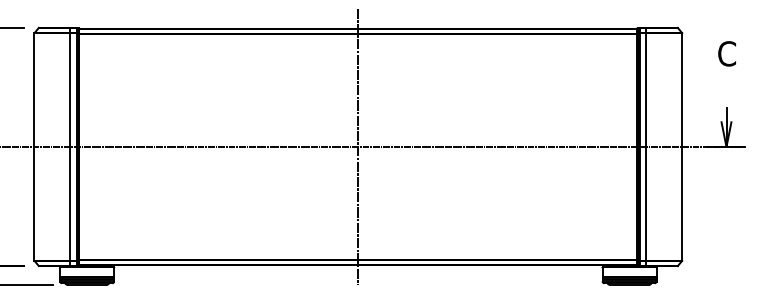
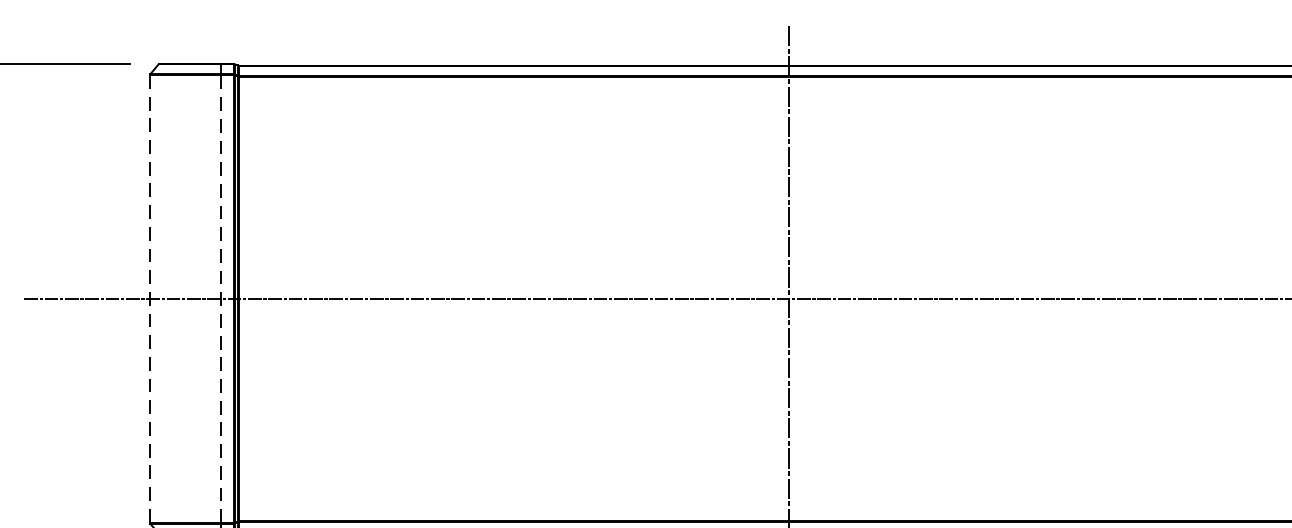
line: (34, 146) -> (150, 298), solid -> dashed
line: (70, 146) -> (221, 298), solid -> dashed

